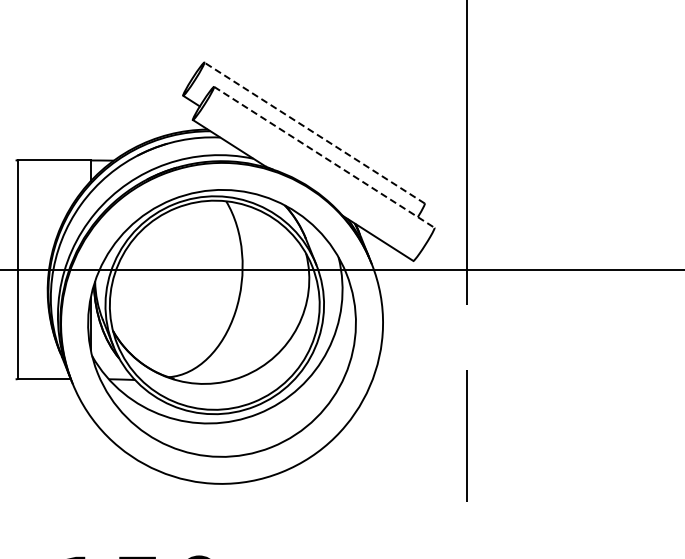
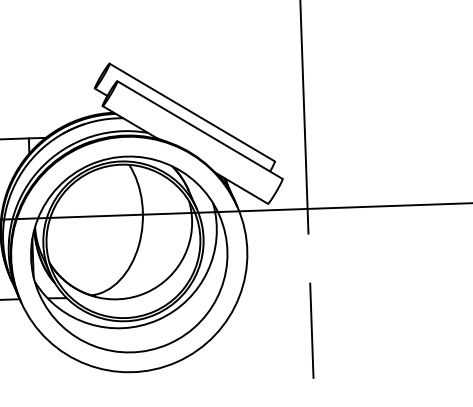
line: (314, 133) -> (192, 112), dashed -> solid
line: (324, 157) -> (200, 130), dashed -> solid

